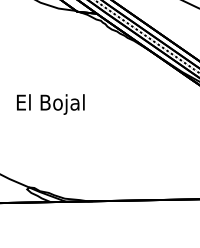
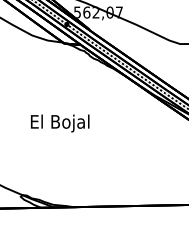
text: (51, 104) -> (60, 123), moved

